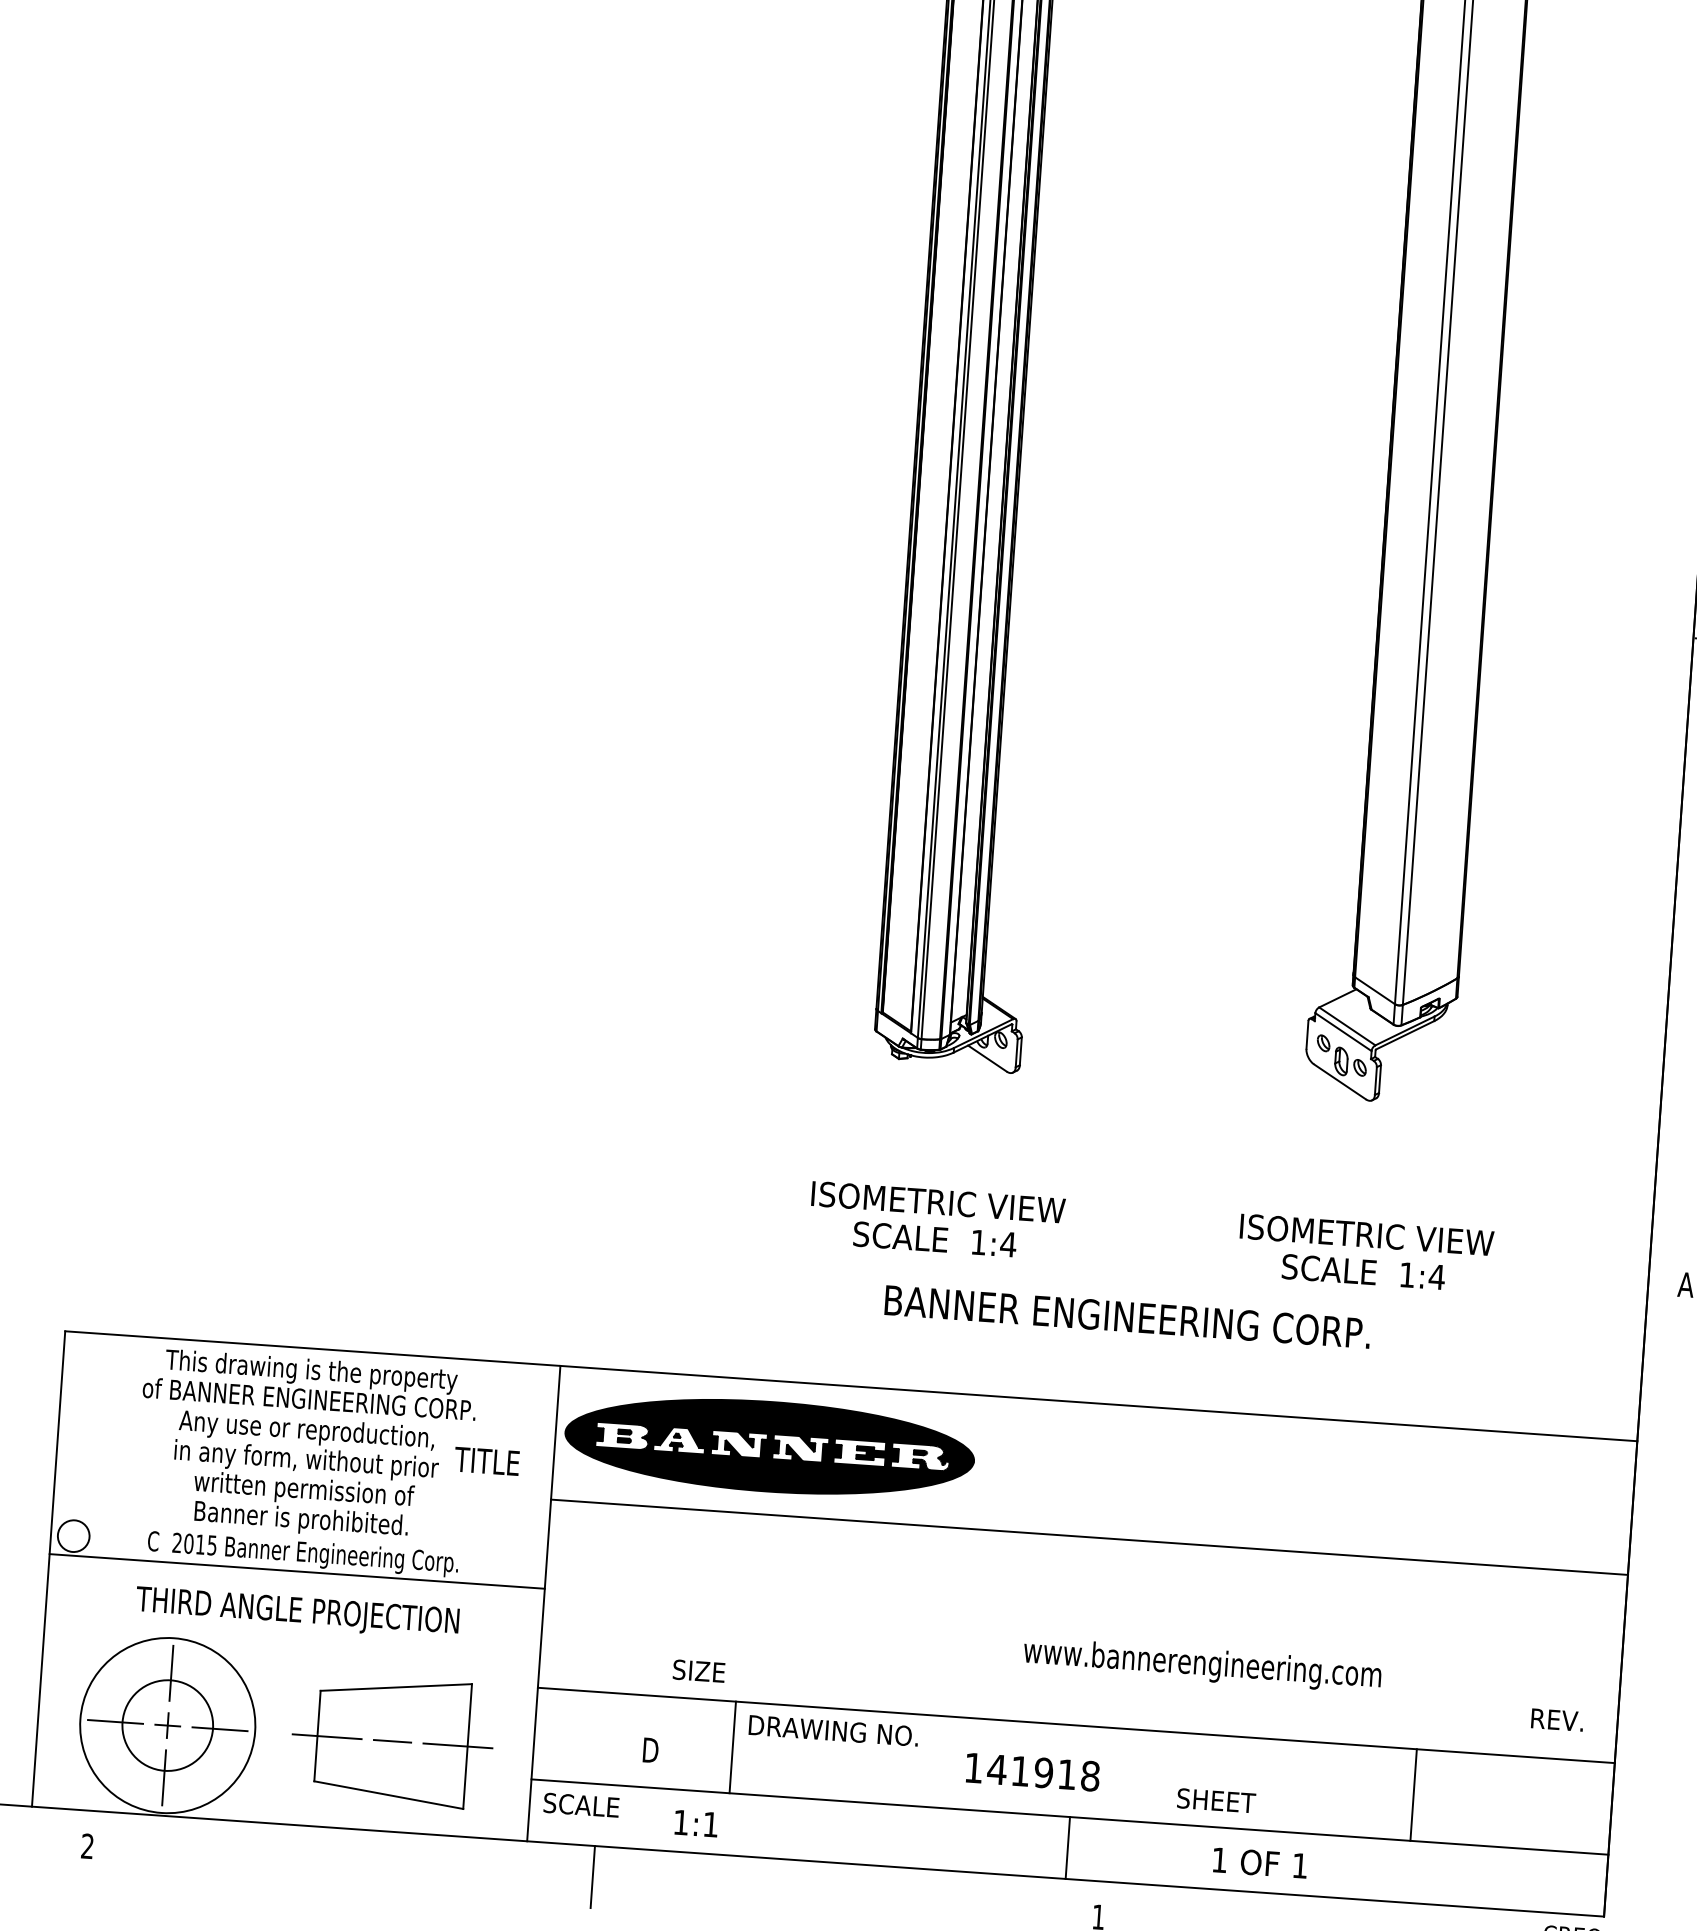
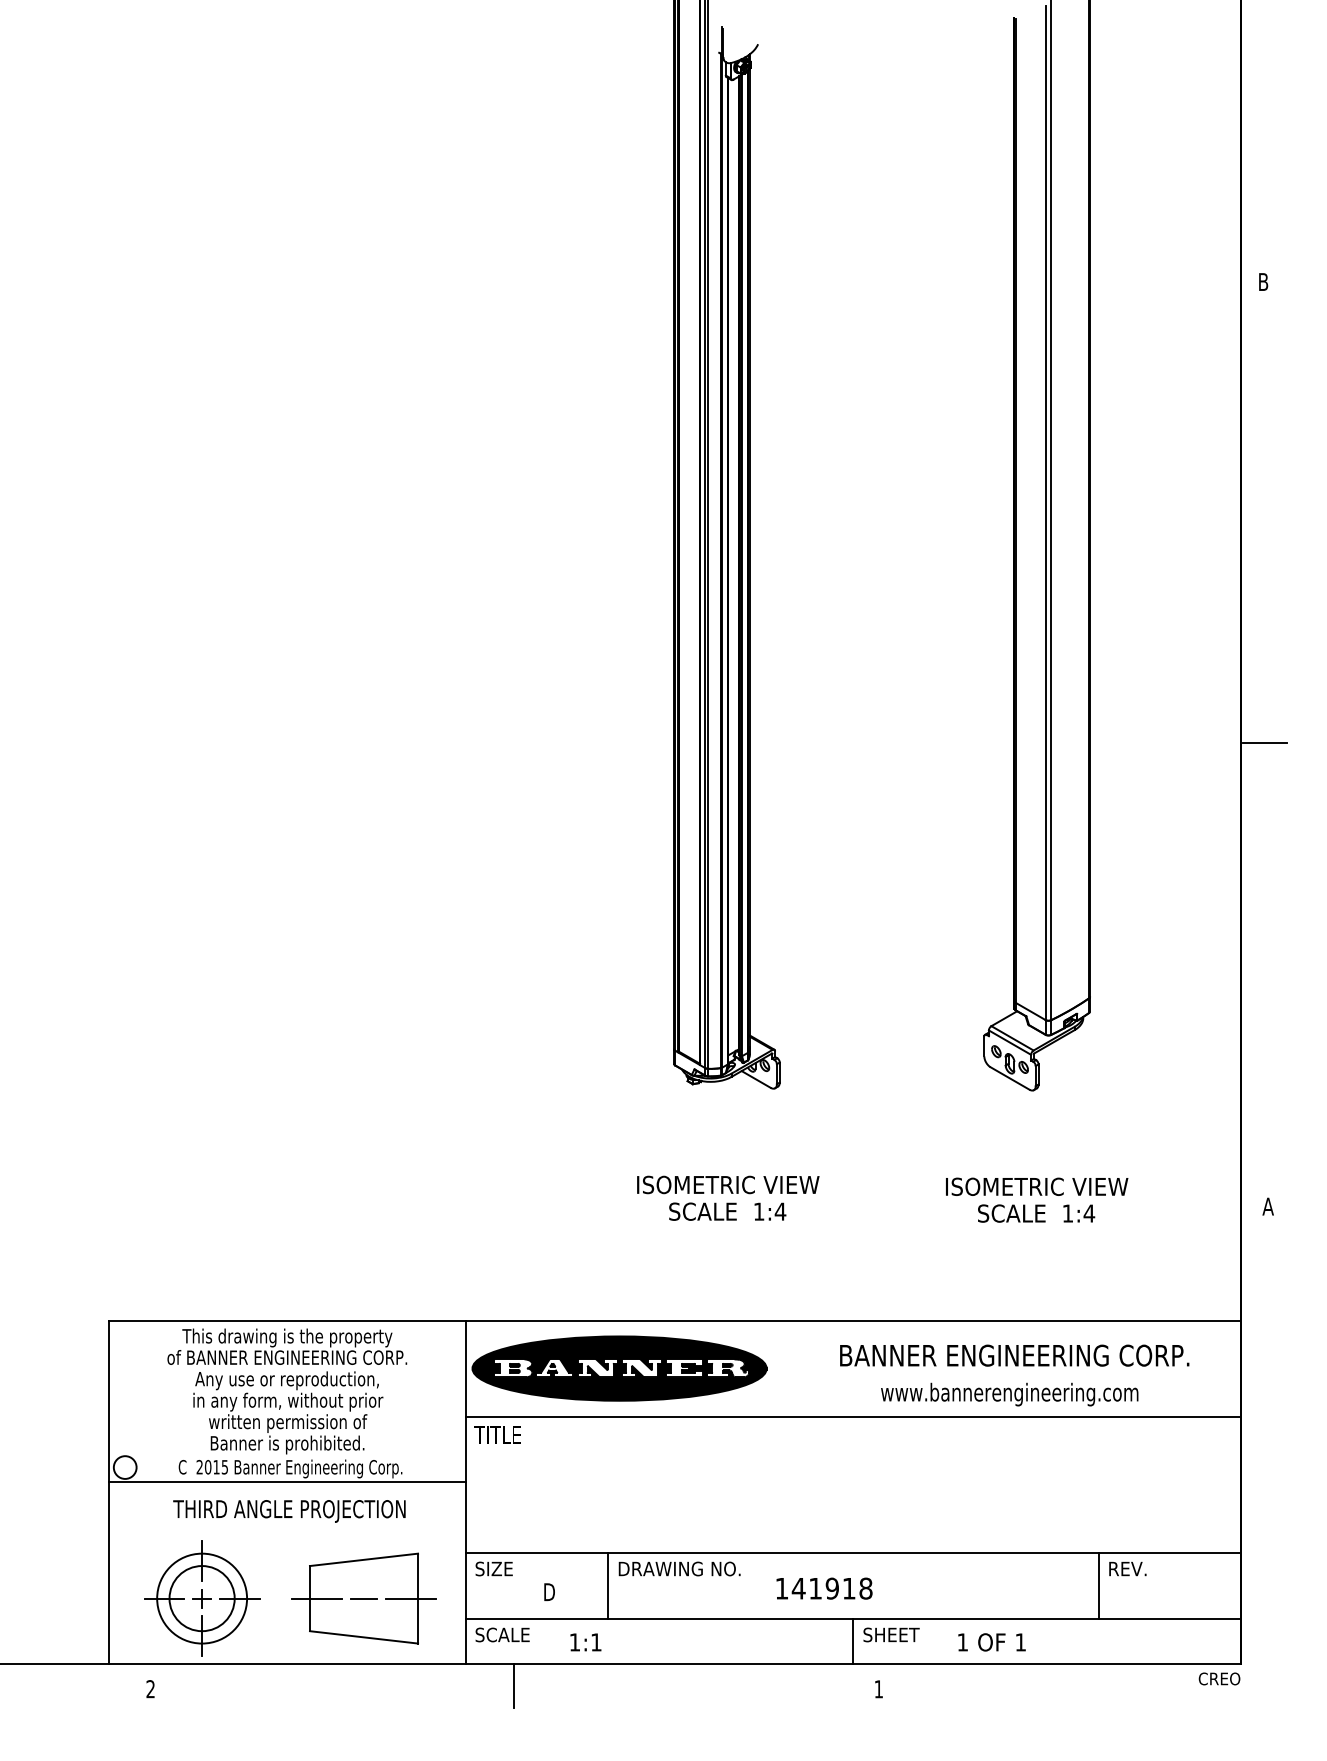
text: (1127, 1316) -> (1014, 1355), moved
text: (486, 1460) -> (497, 1434), moved
text: (1202, 1665) -> (1009, 1394), moved
text: (698, 1670) -> (493, 1568), moved
text: (1556, 1719) -> (1127, 1568), moved
circle: (168, 1725) -> (202, 1598), size x0.71
text: (1216, 1800) -> (891, 1634), moved

